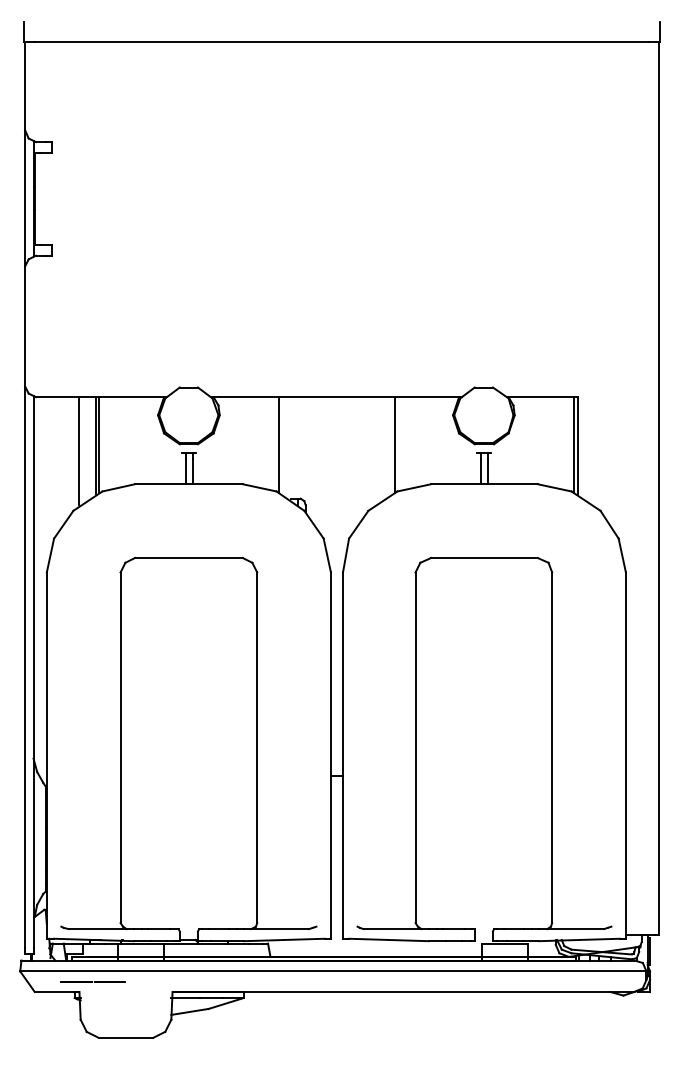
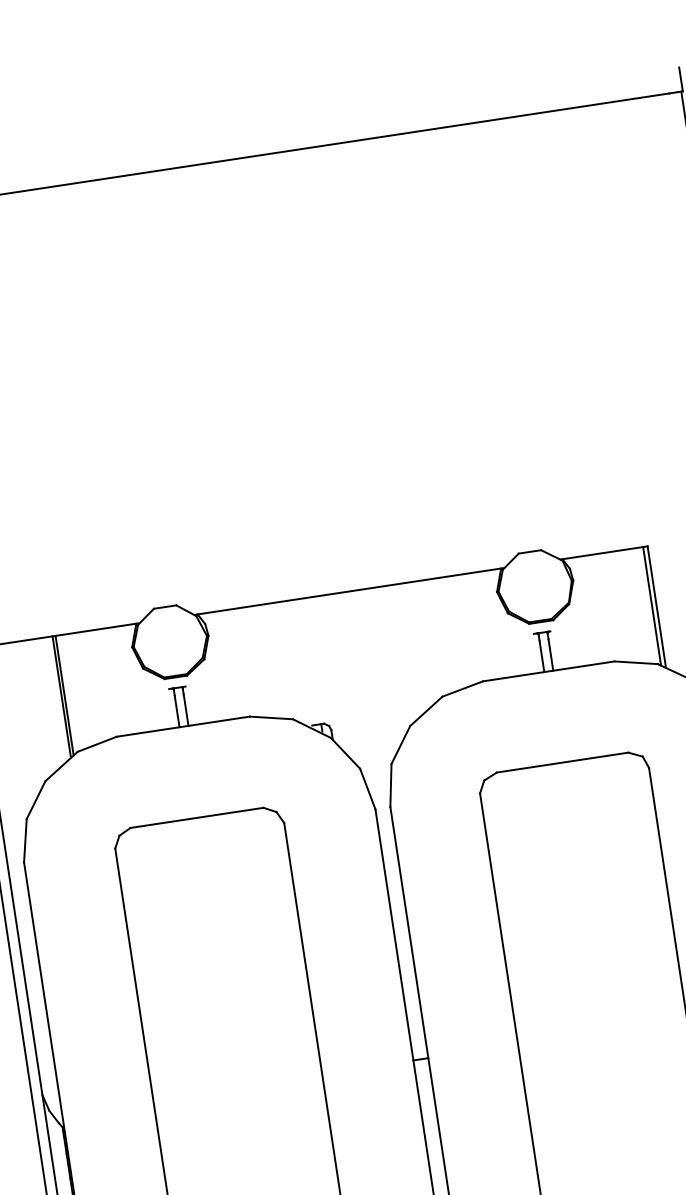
line: (278, 444) -> (286, 660), removed
line: (395, 444) -> (431, 638), removed
line: (79, 450) -> (41, 705), removed

